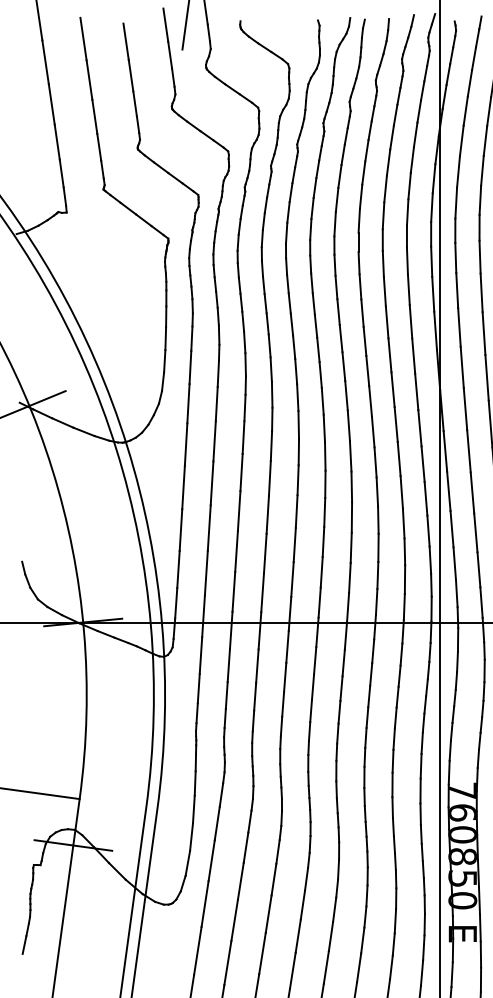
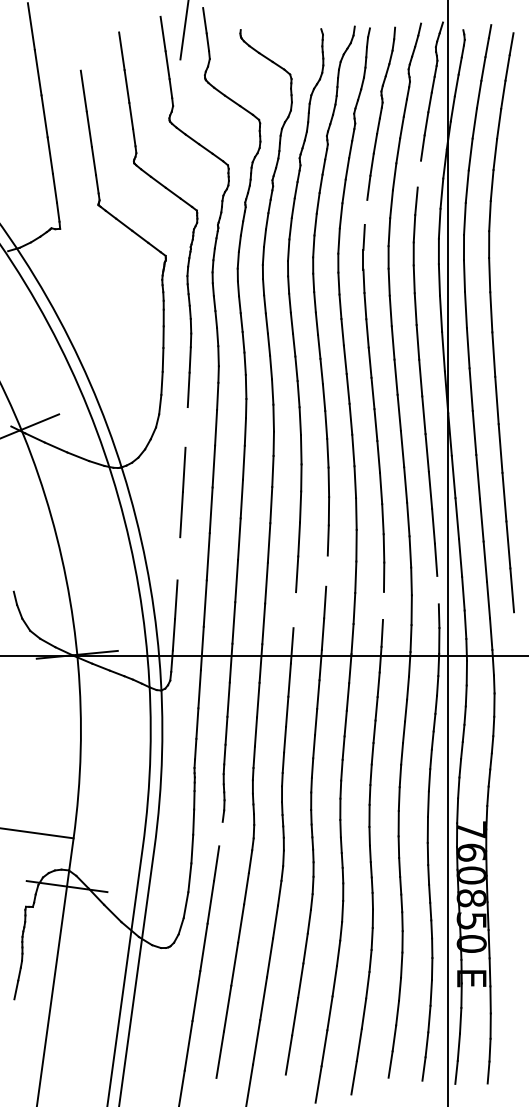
line: (83, 39) -> (77, 48), removed
line: (412, 159) -> (419, 173), removed
line: (360, 195) -> (365, 211), removed
line: (188, 403) -> (186, 427), removed
line: (180, 529) -> (178, 558), removed
line: (323, 541) -> (326, 570), removed
line: (429, 559) -> (437, 589), removed
line: (377, 575) -> (383, 605), removed
line: (292, 579) -> (294, 610), removed
line: (221, 794) -> (220, 833), removed

